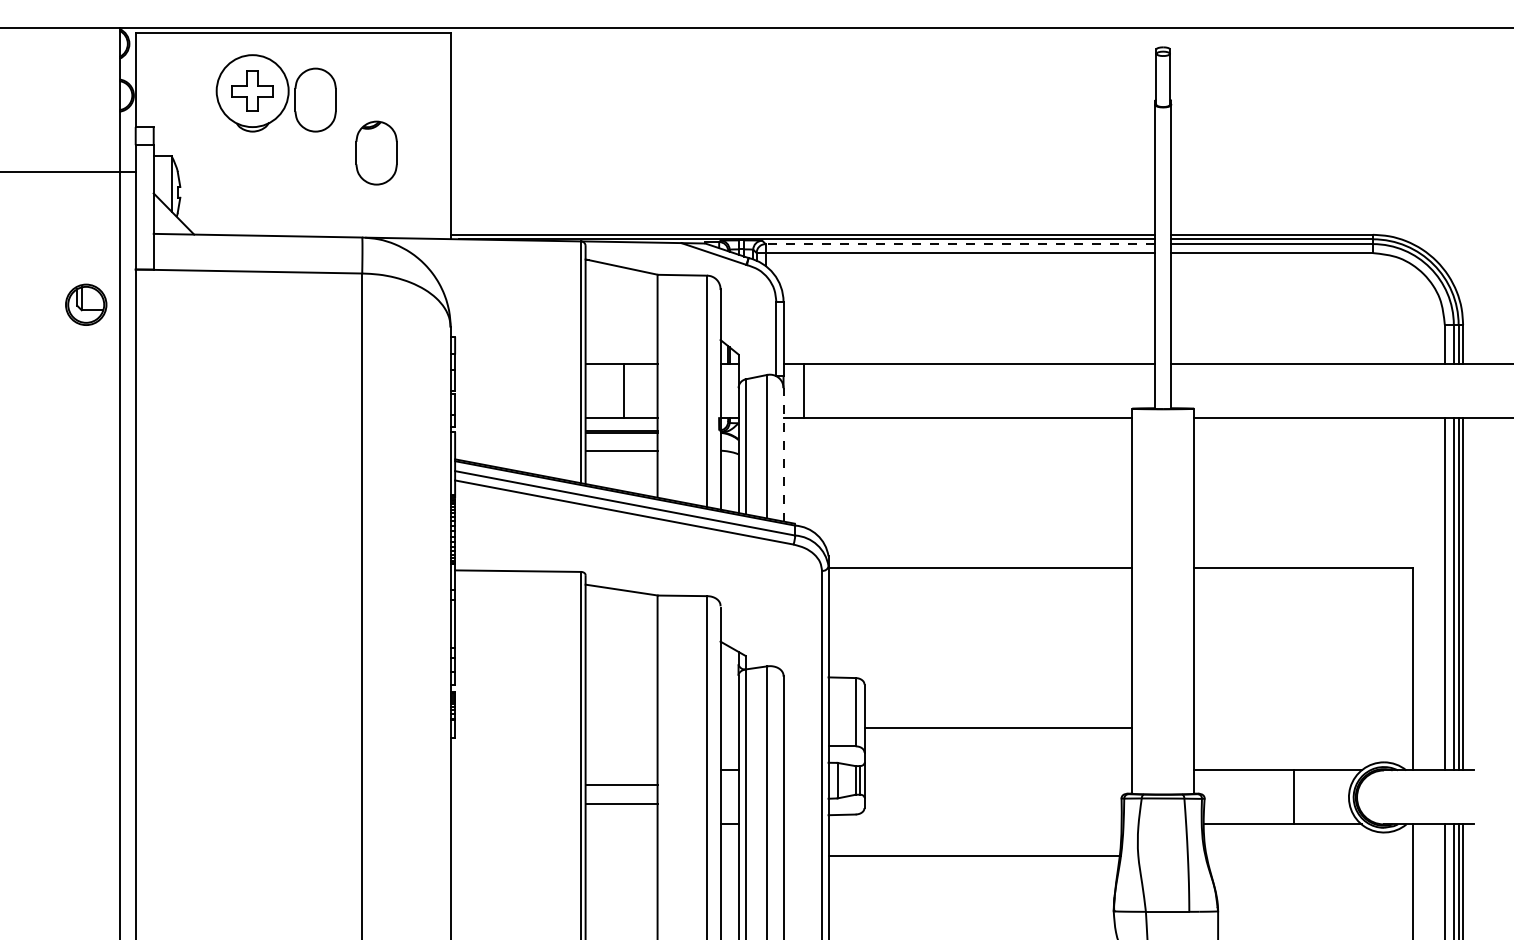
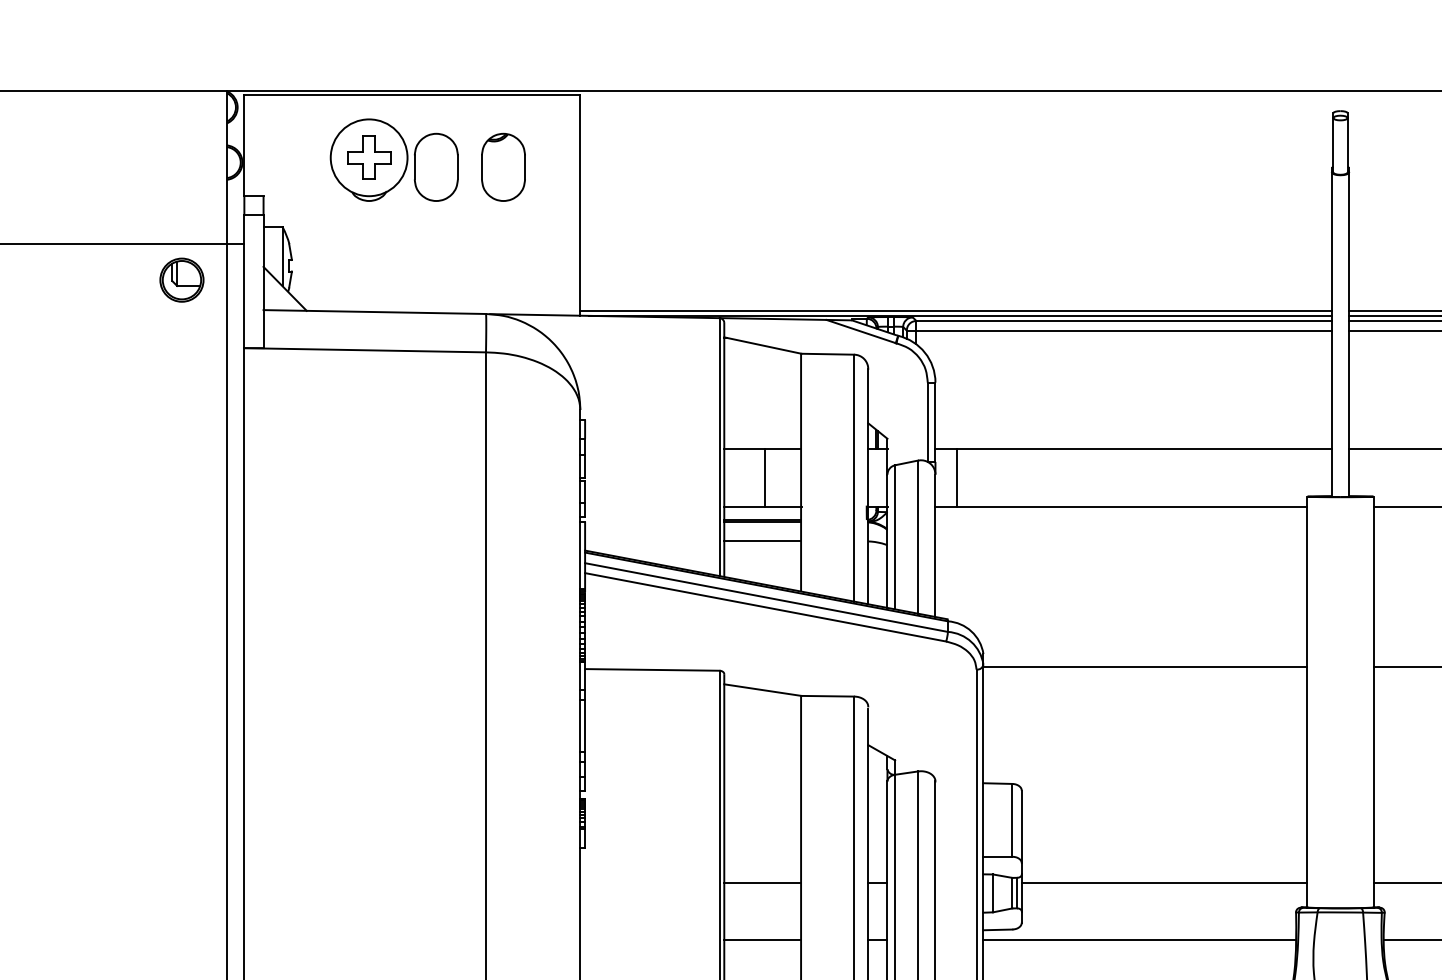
part: (376, 152) -> (503, 166), moved
line: (960, 244) -> (1124, 321), dashed -> solid
part: (86, 304) -> (182, 279), moved
line: (783, 454) -> (935, 545), dashed -> solid
line: (998, 728) -> (1164, 882), moved
line: (621, 785) -> (762, 940), moved
line: (621, 804) -> (762, 882), moved
line: (974, 856) -> (1139, 940), moved

